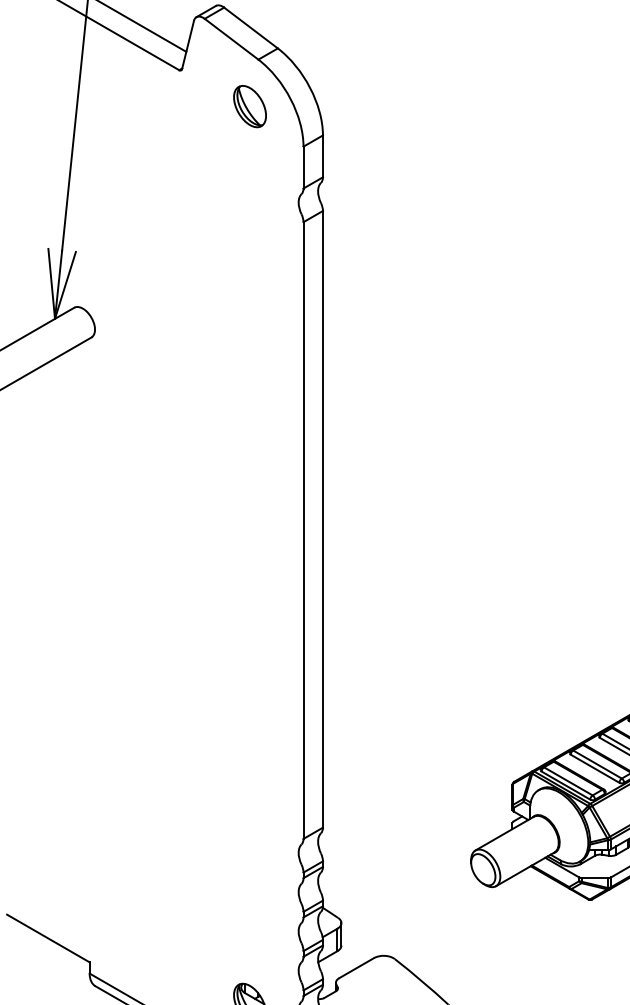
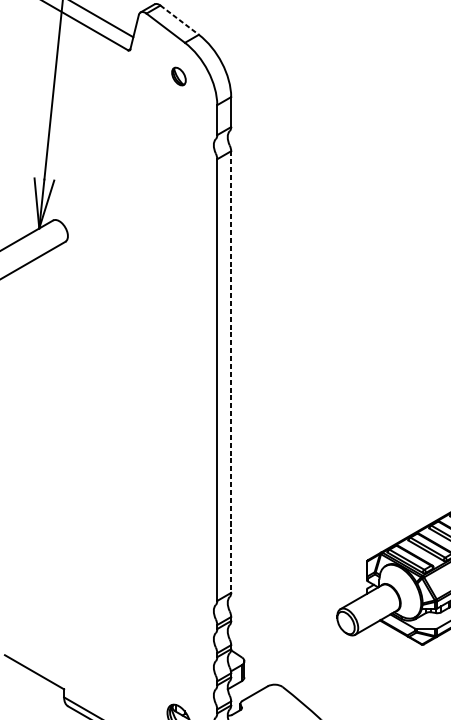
line: (251, 28) -> (180, 20), solid -> dashed
part: (249, 106) -> (178, 76), size x0.6
line: (322, 519) -> (230, 372), solid -> dashed

